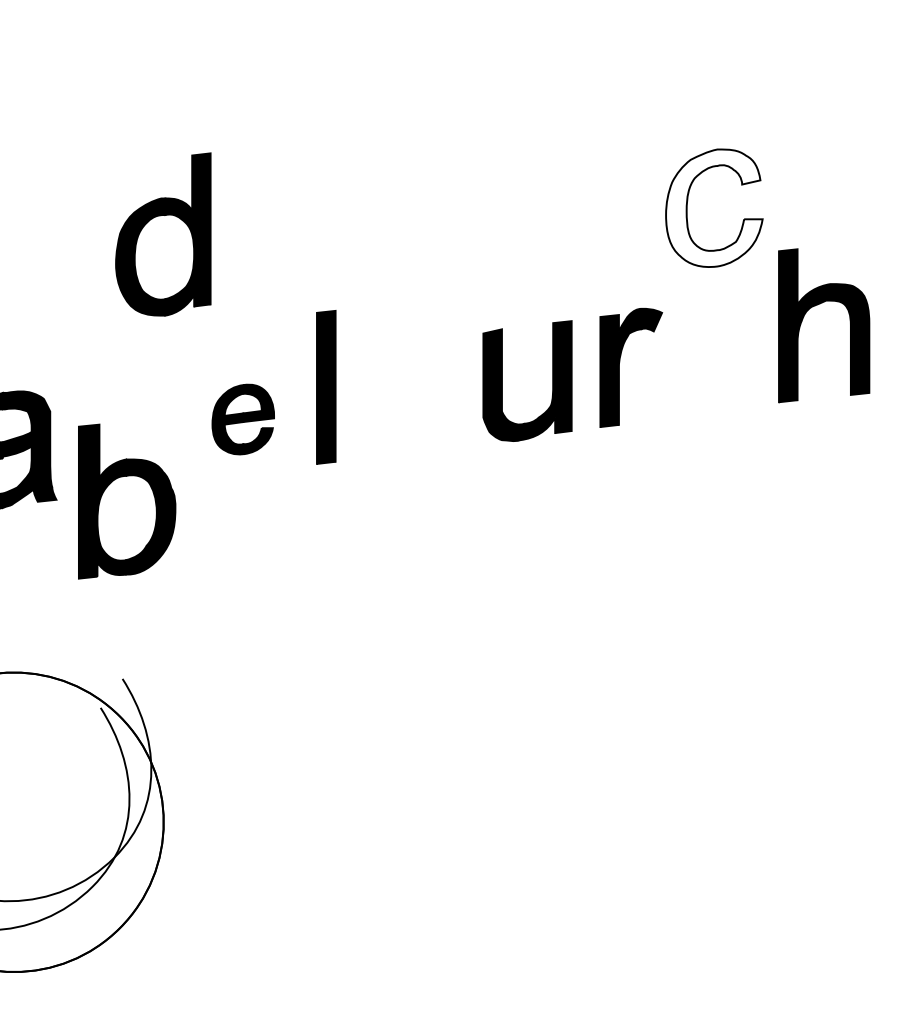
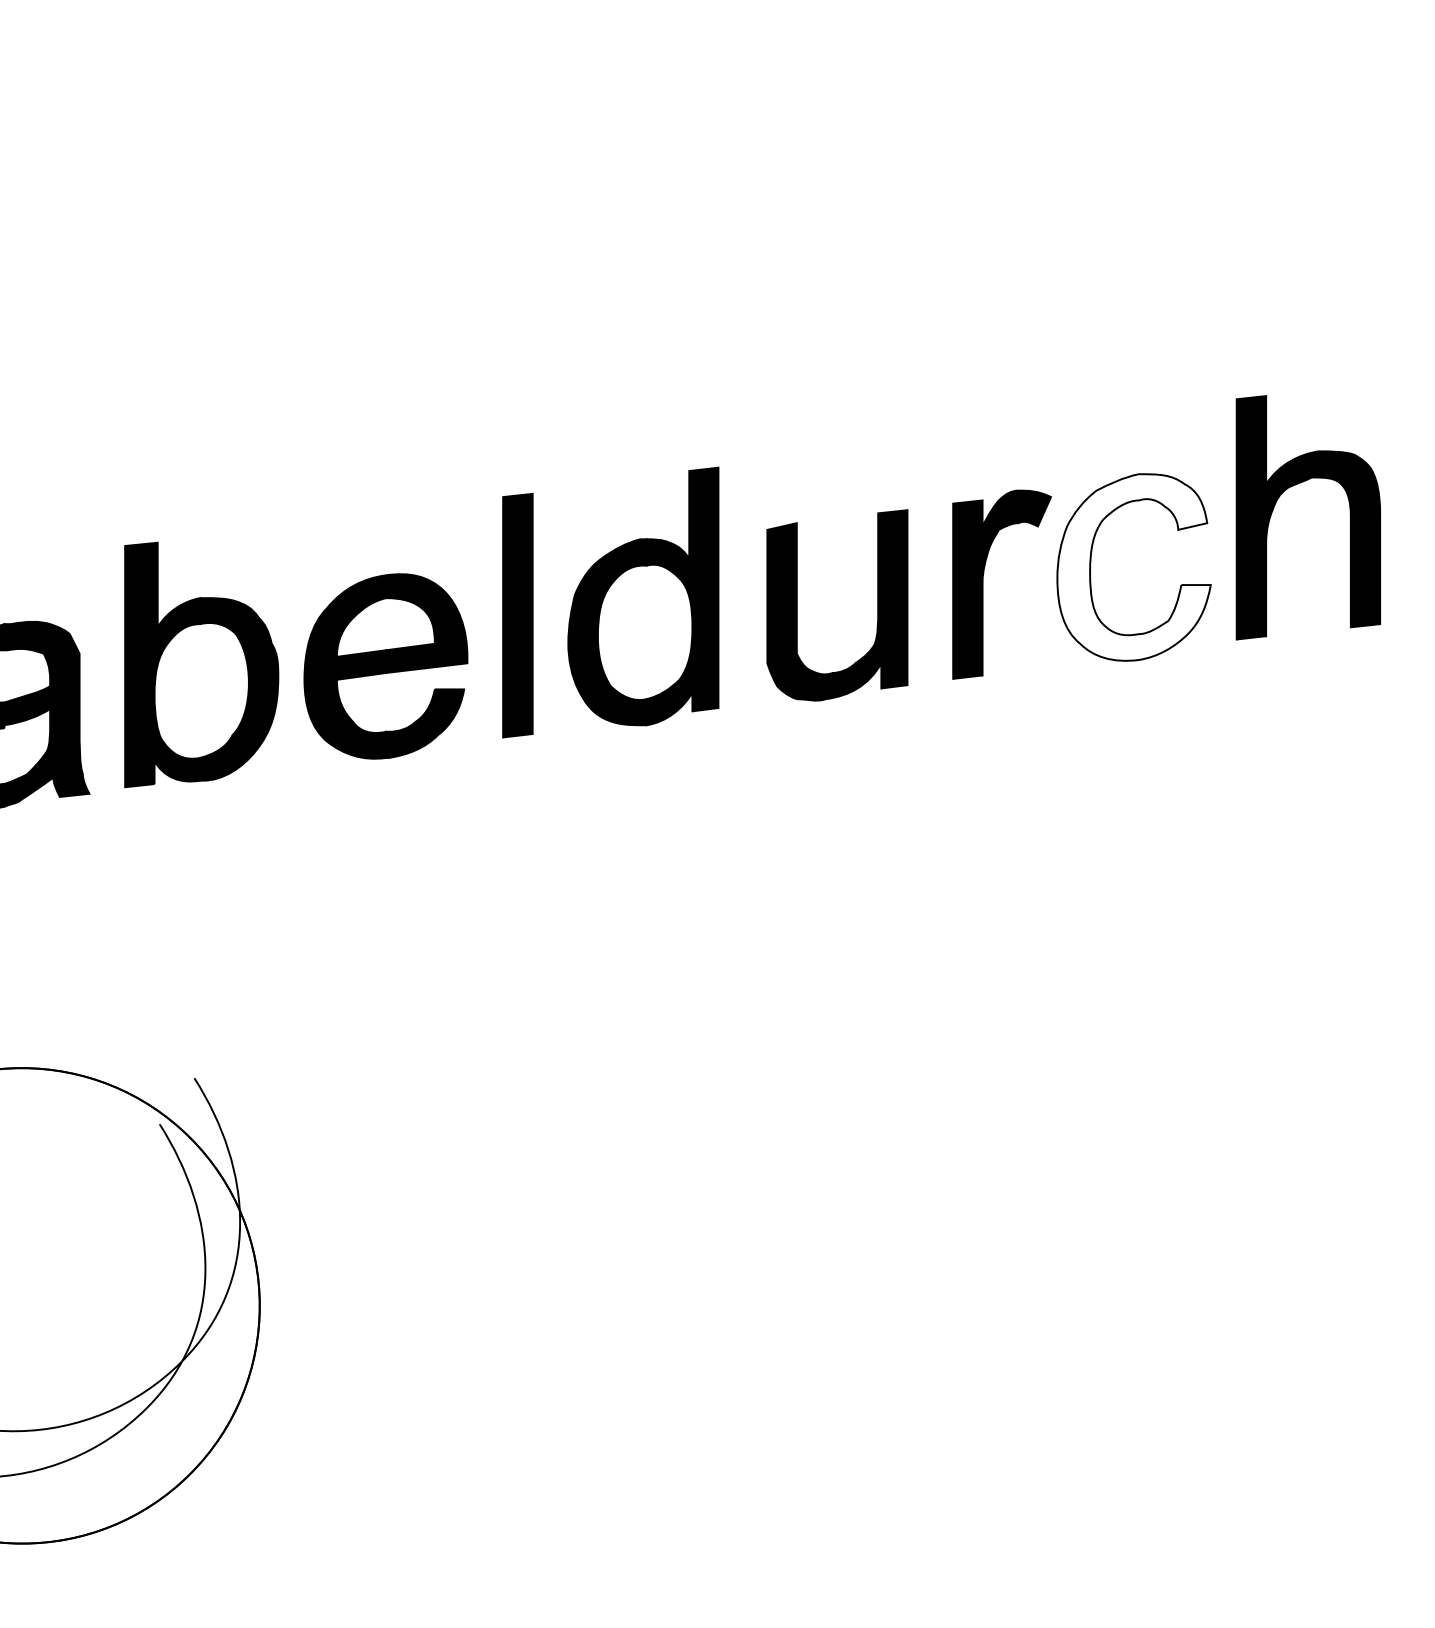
part: (688, 200) -> (1093, 555), moved
part: (163, 234) -> (643, 596), moved
part: (243, 419) -> (386, 666), size x1.67
part: (127, 501) -> (202, 664), moved

